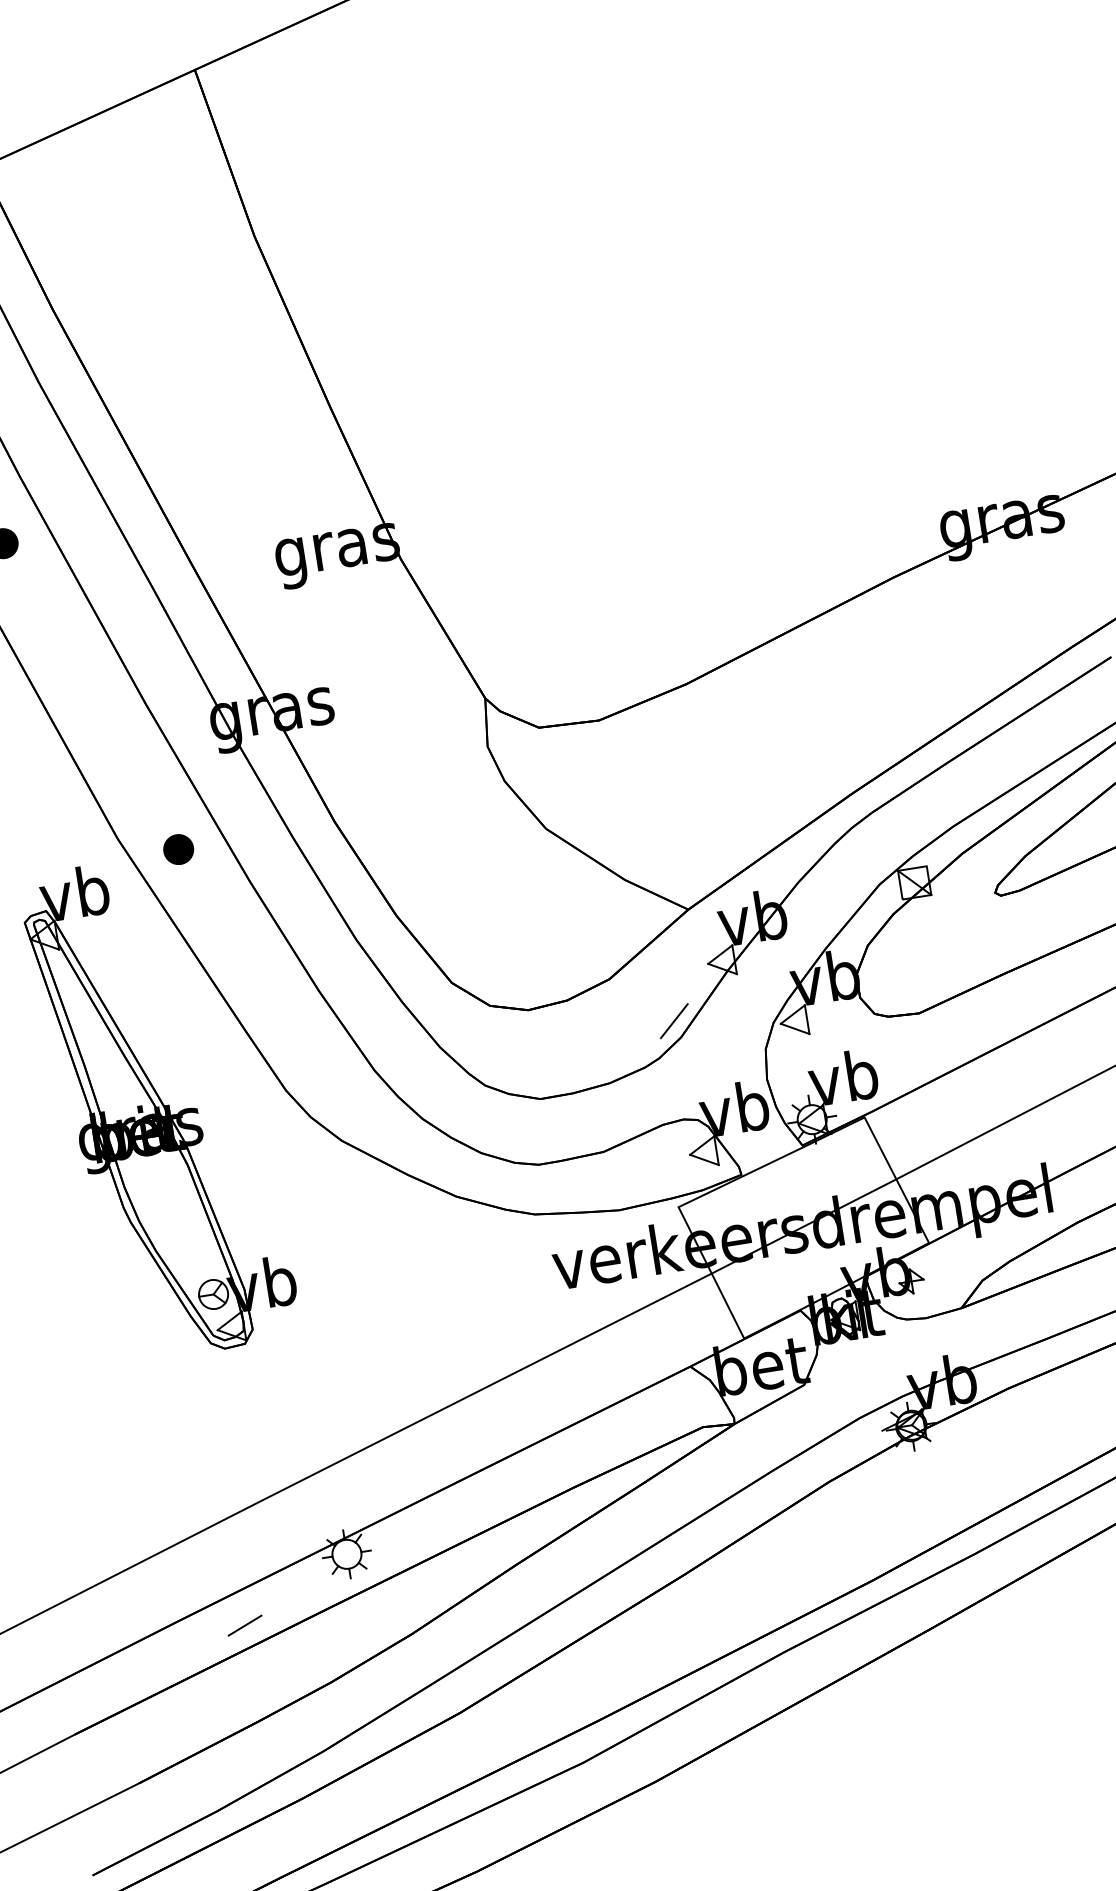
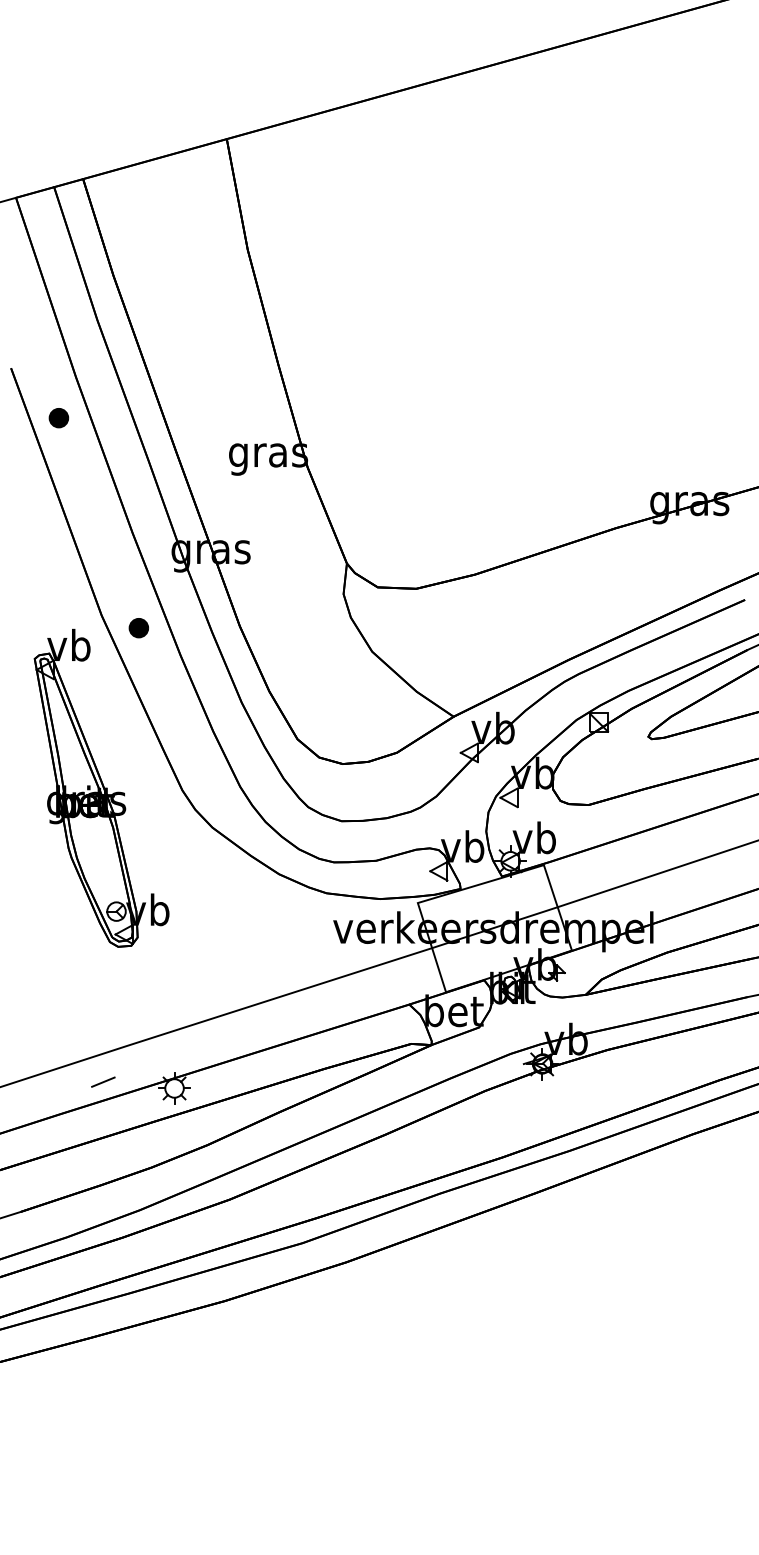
line: (673, 1021) -> (433, 785), removed
line: (245, 1624) -> (103, 1081), moved

